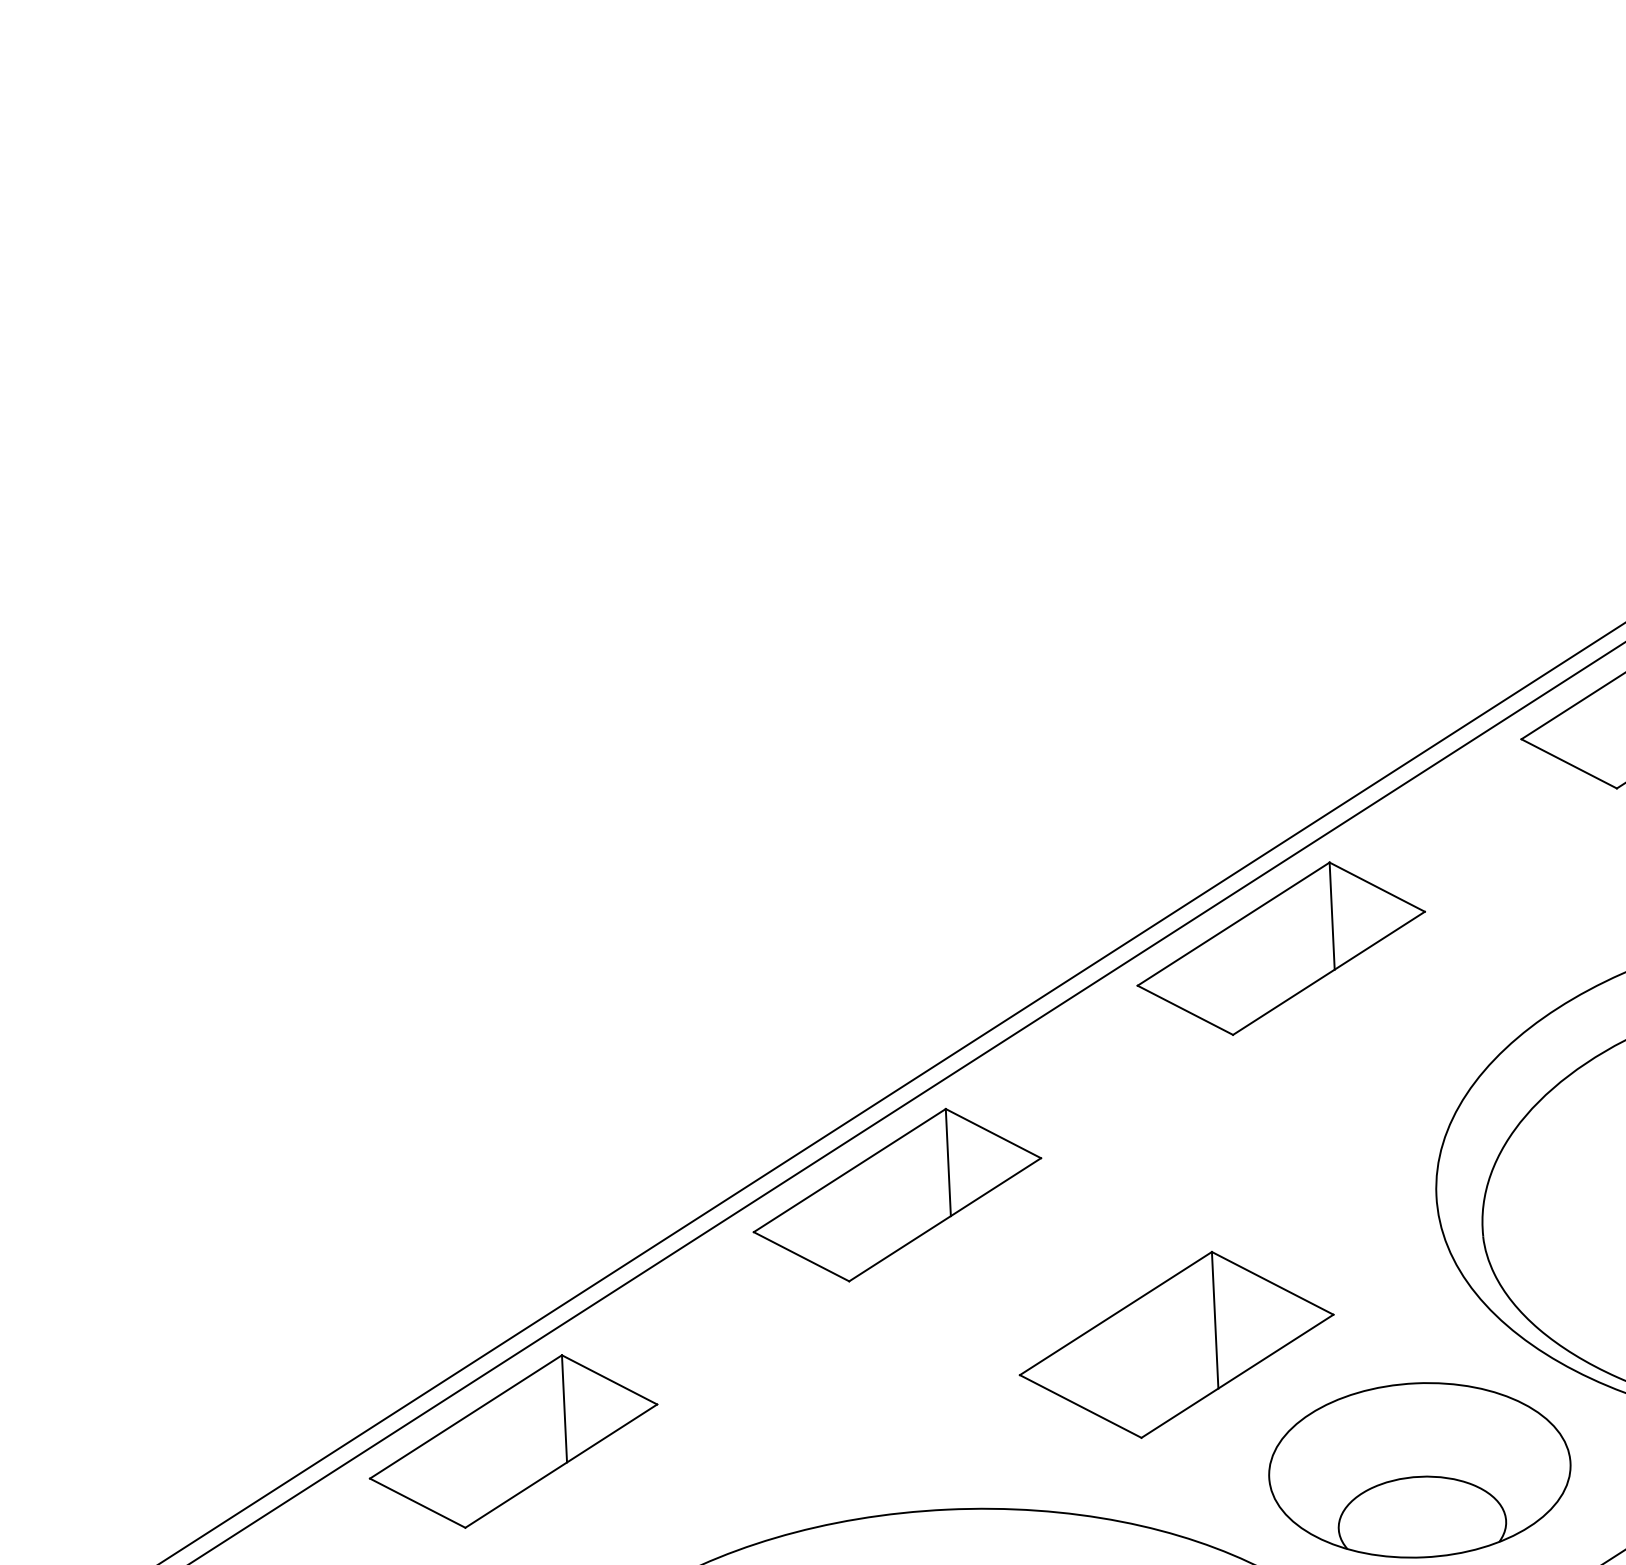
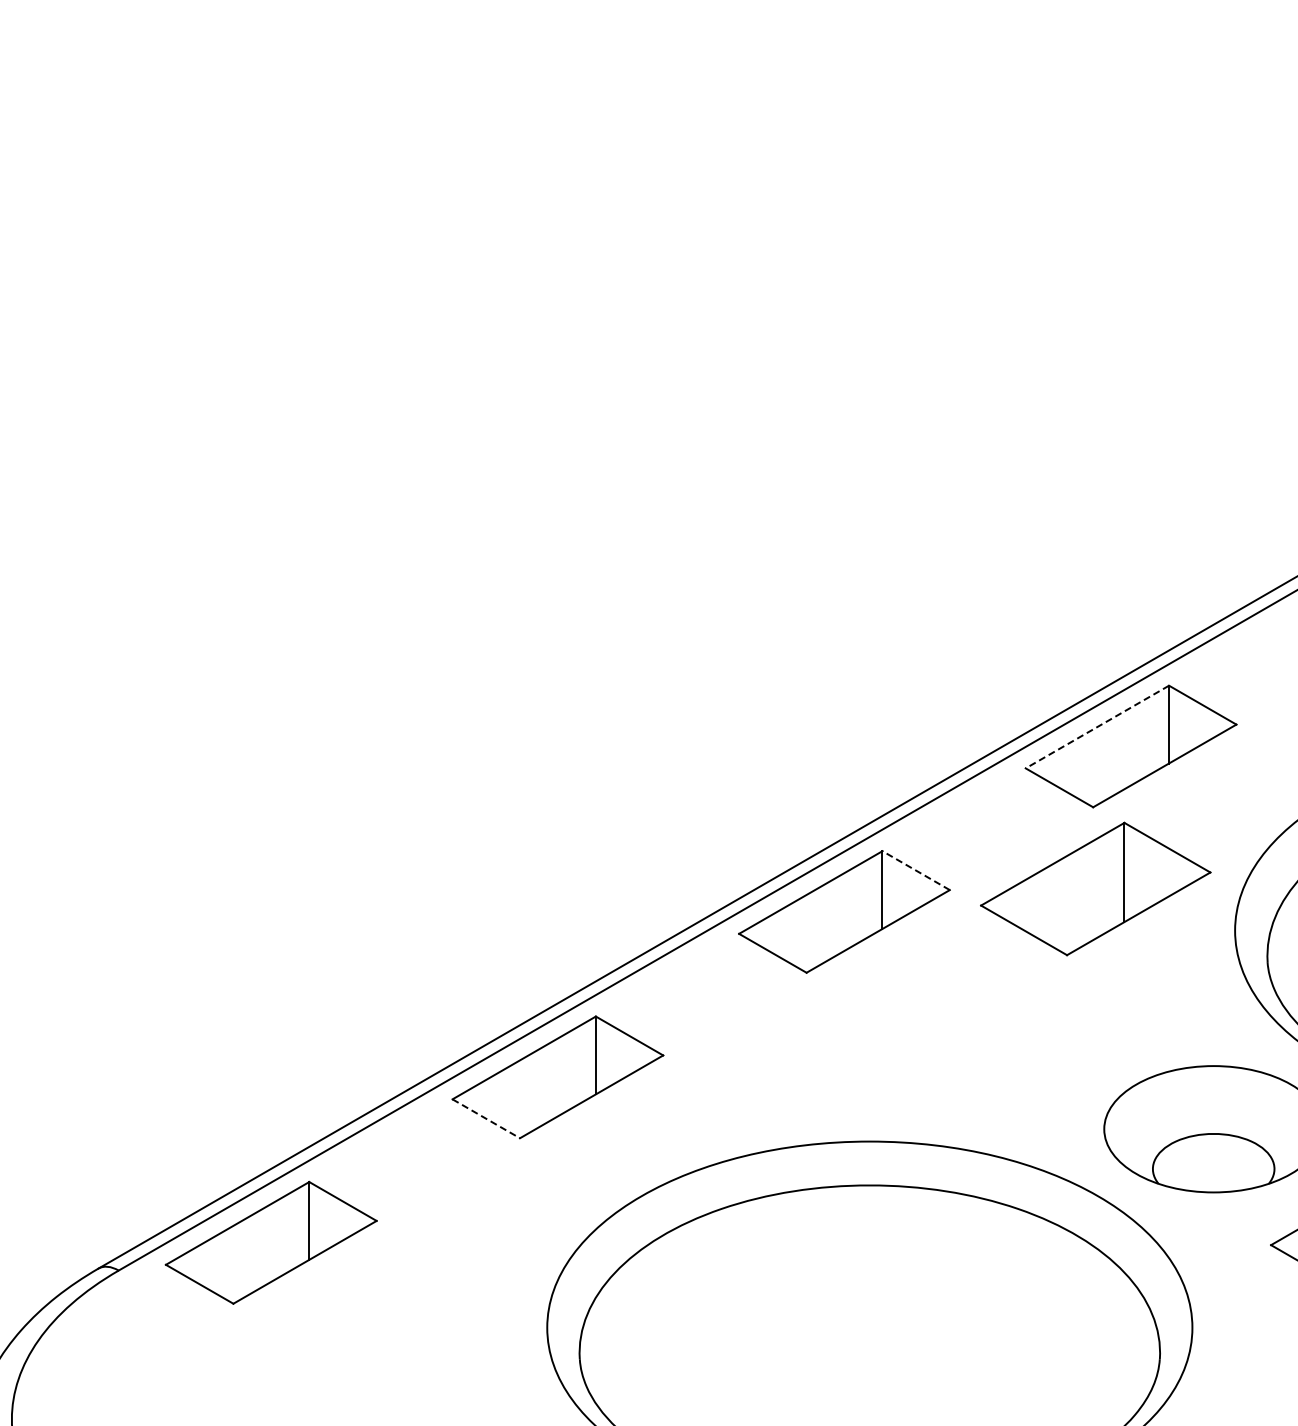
line: (1233, 924) -> (1097, 727), solid -> dashed
line: (993, 1133) -> (916, 870), solid -> dashed
part: (1176, 1344) -> (1095, 888), moved
line: (417, 1502) -> (486, 1118), solid -> dashed

